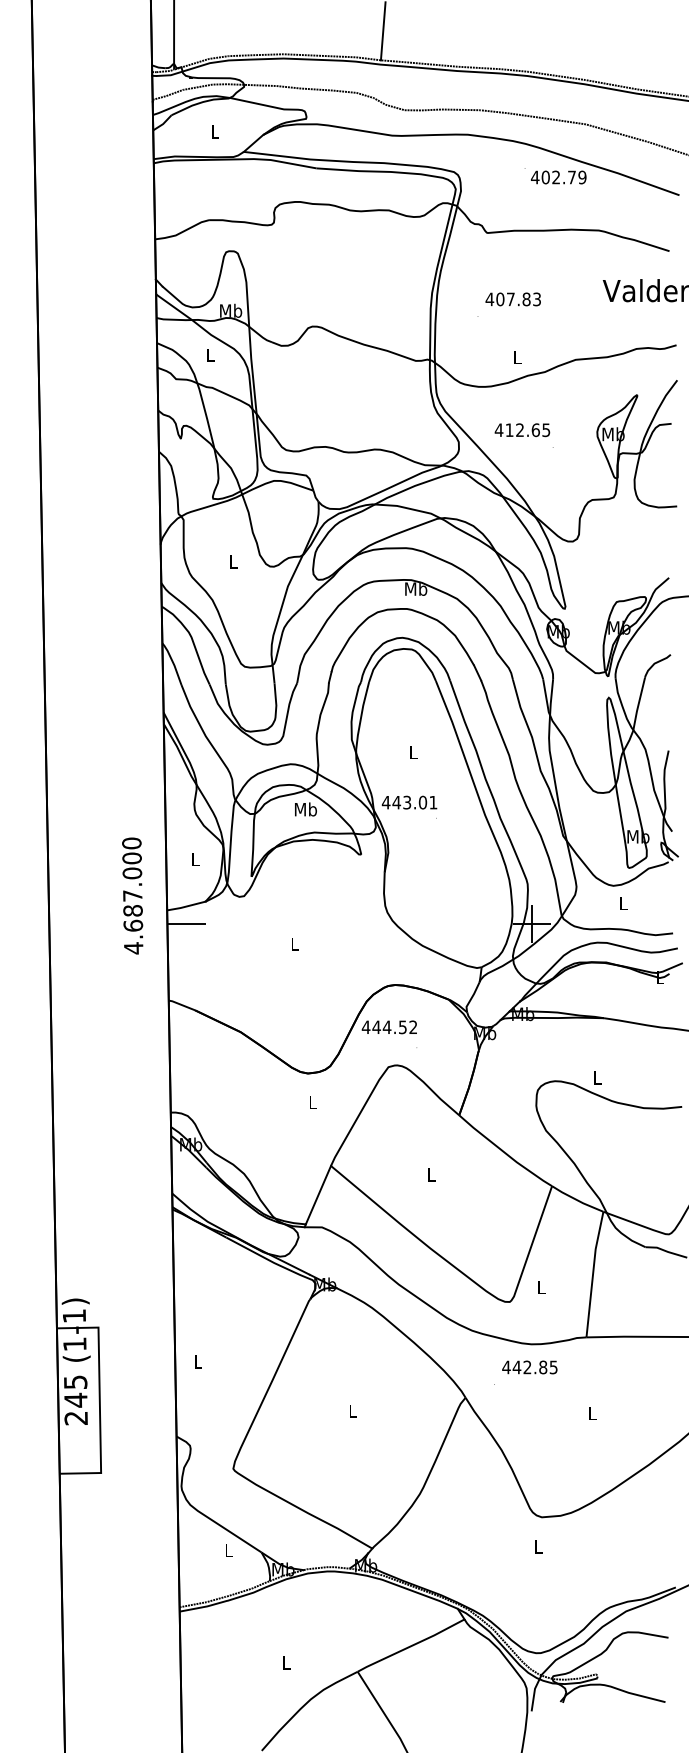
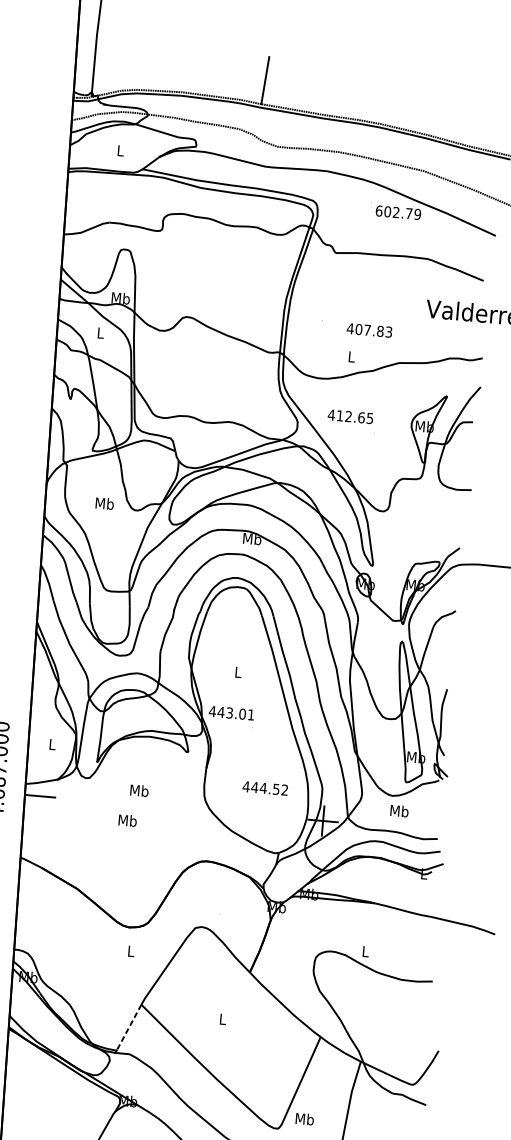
text: (534, 177) -> (378, 211), 402.79 -> 602.79
text: (512, 299) -> (368, 330), moved
text: (233, 561) -> (104, 503), L -> Mb
text: (305, 809) -> (139, 790), moved
text: (623, 903) -> (399, 811), L -> Mb
text: (294, 944) -> (127, 821), L -> Mb
text: (388, 1027) -> (264, 788), moved
line: (318, 1195) -> (129, 1027), solid -> dashed
text: (541, 1287) -> (304, 1119), L -> Mb

